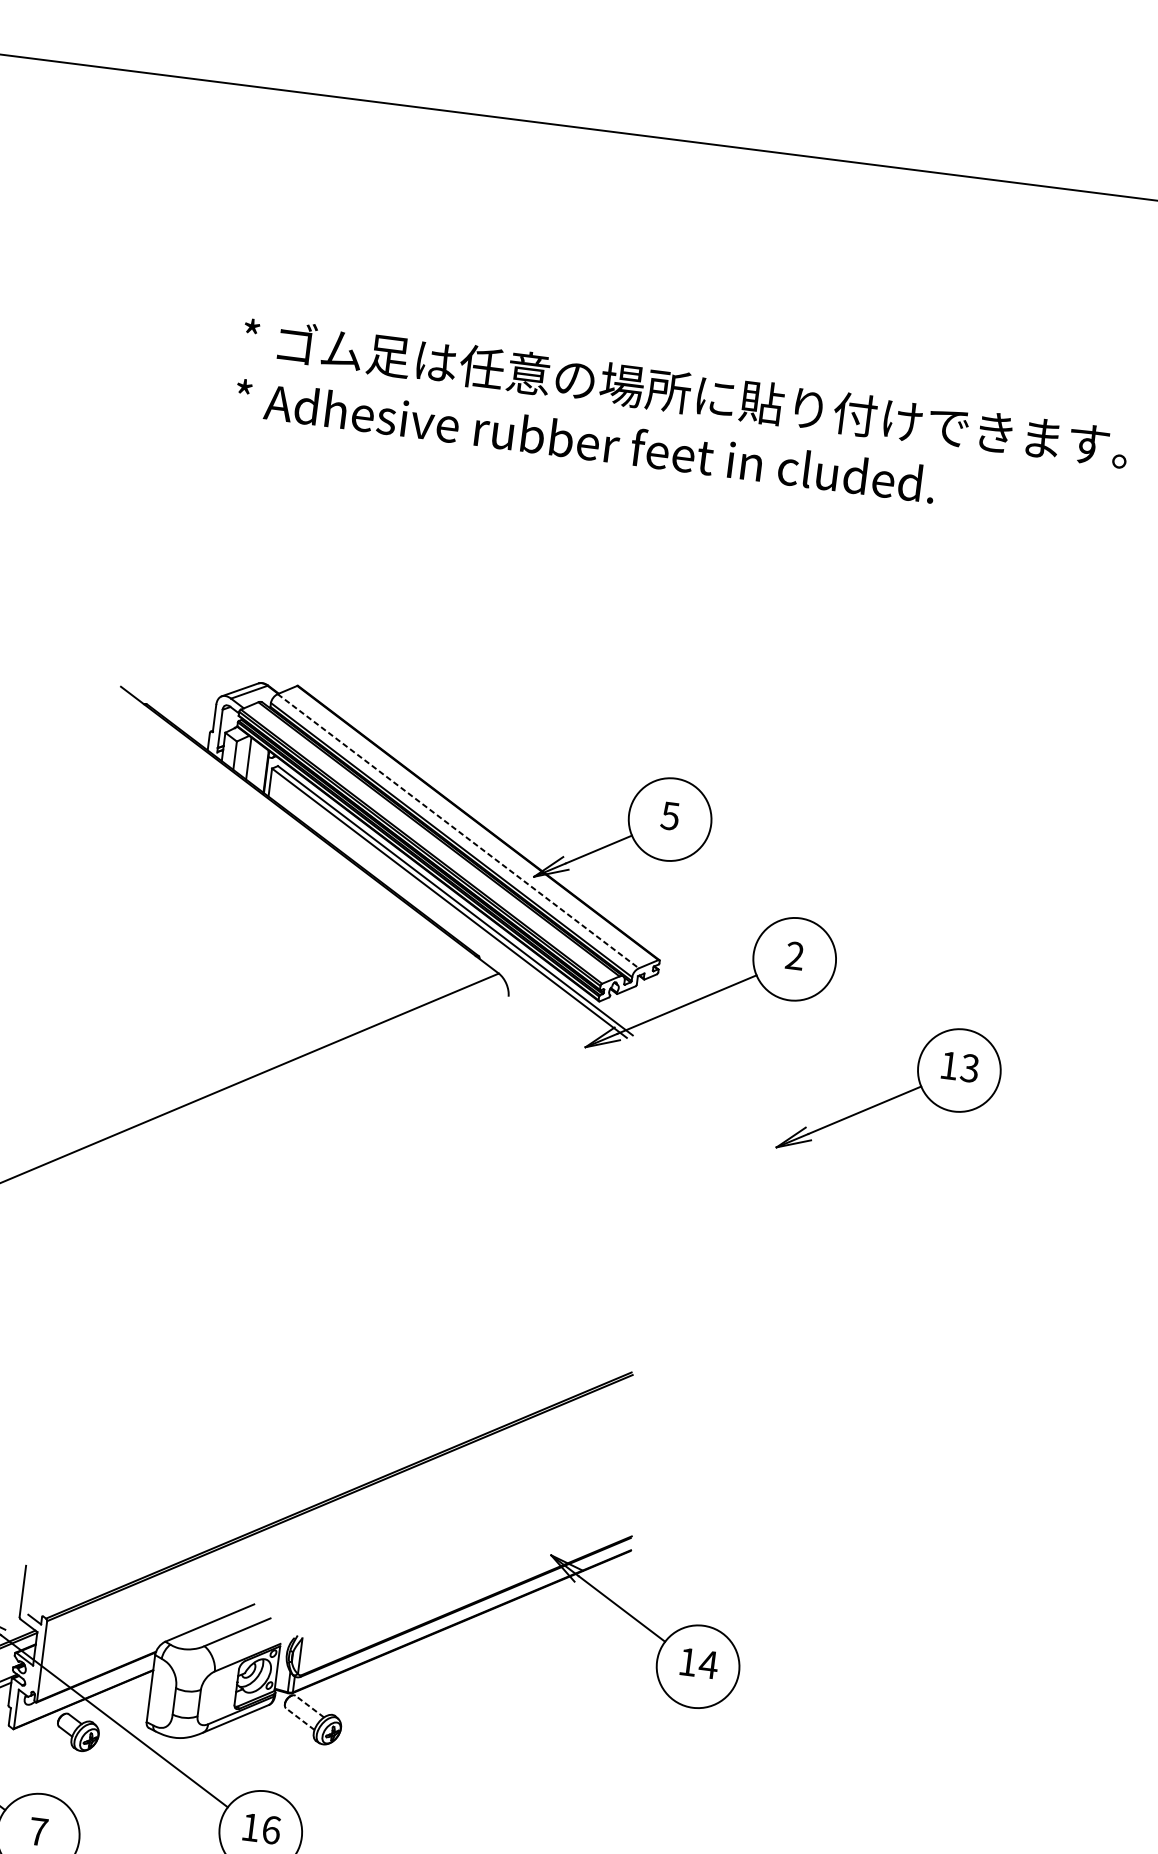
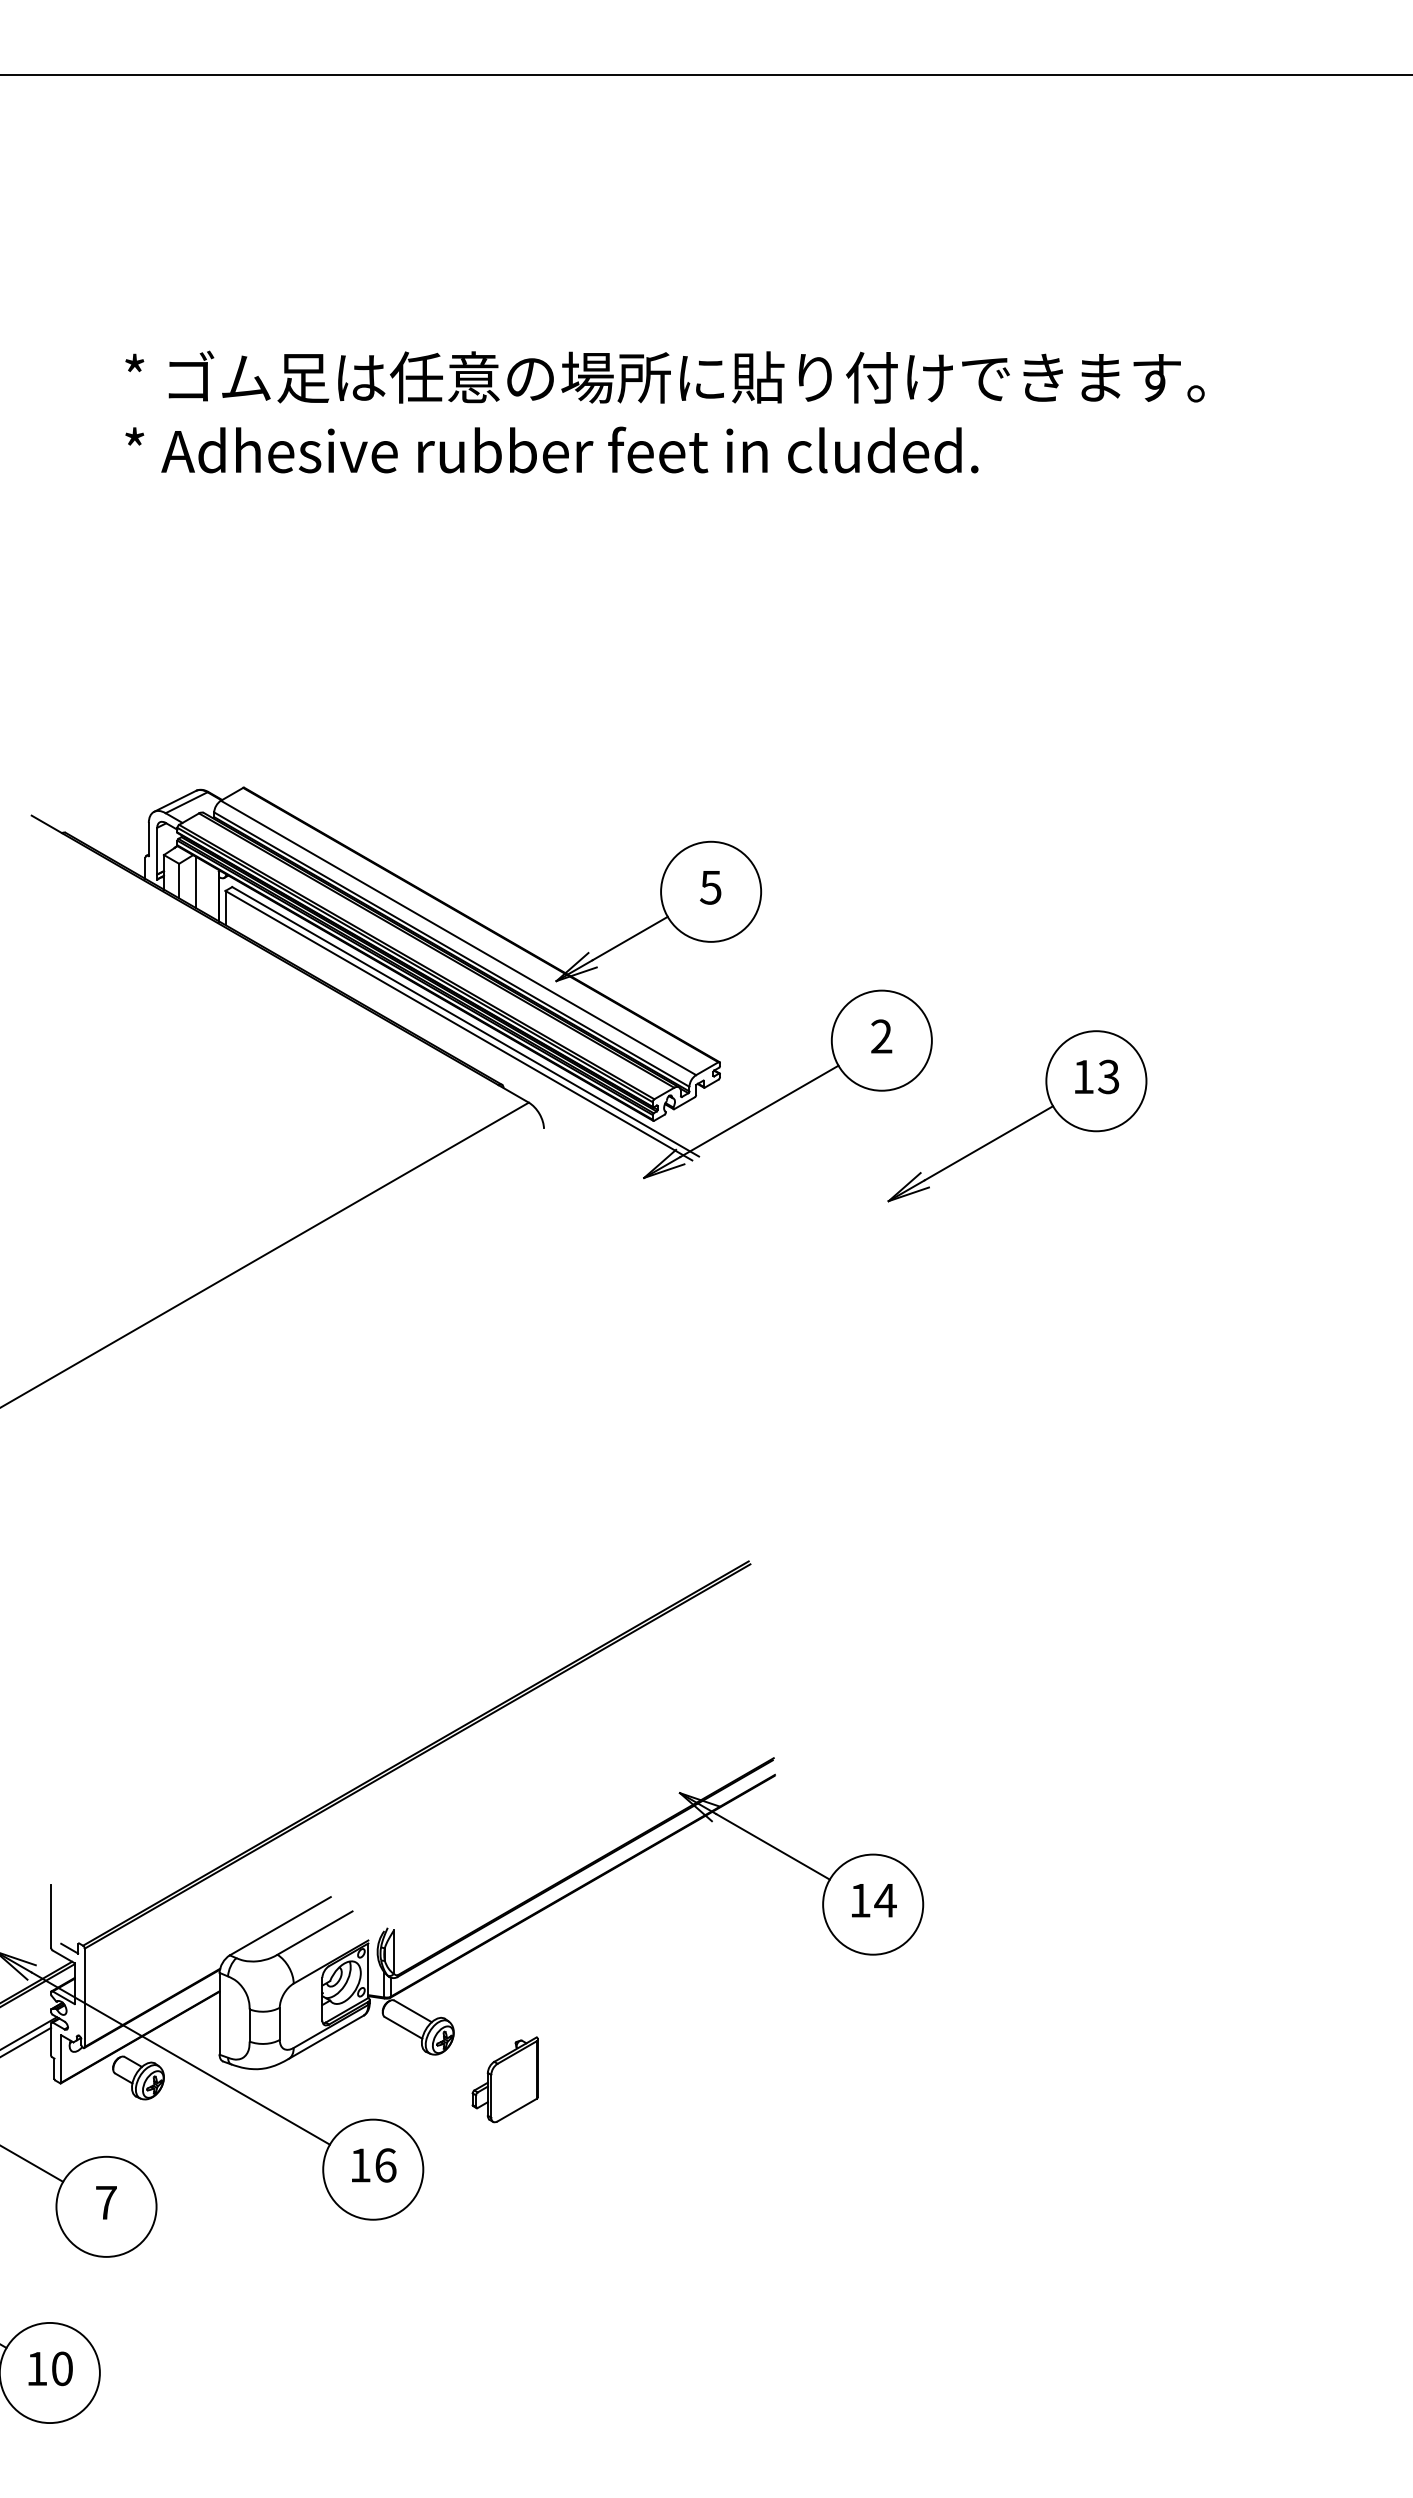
line: (459, 831) -> (459, 938), dashed -> solid
part: (894, 1096) -> (1022, 1122), moved
line: (310, 1706) -> (413, 2011), dashed -> solid
line: (300, 1718) -> (403, 2027), dashed -> solid
part: (377, 1771) -> (504, 2079), added

